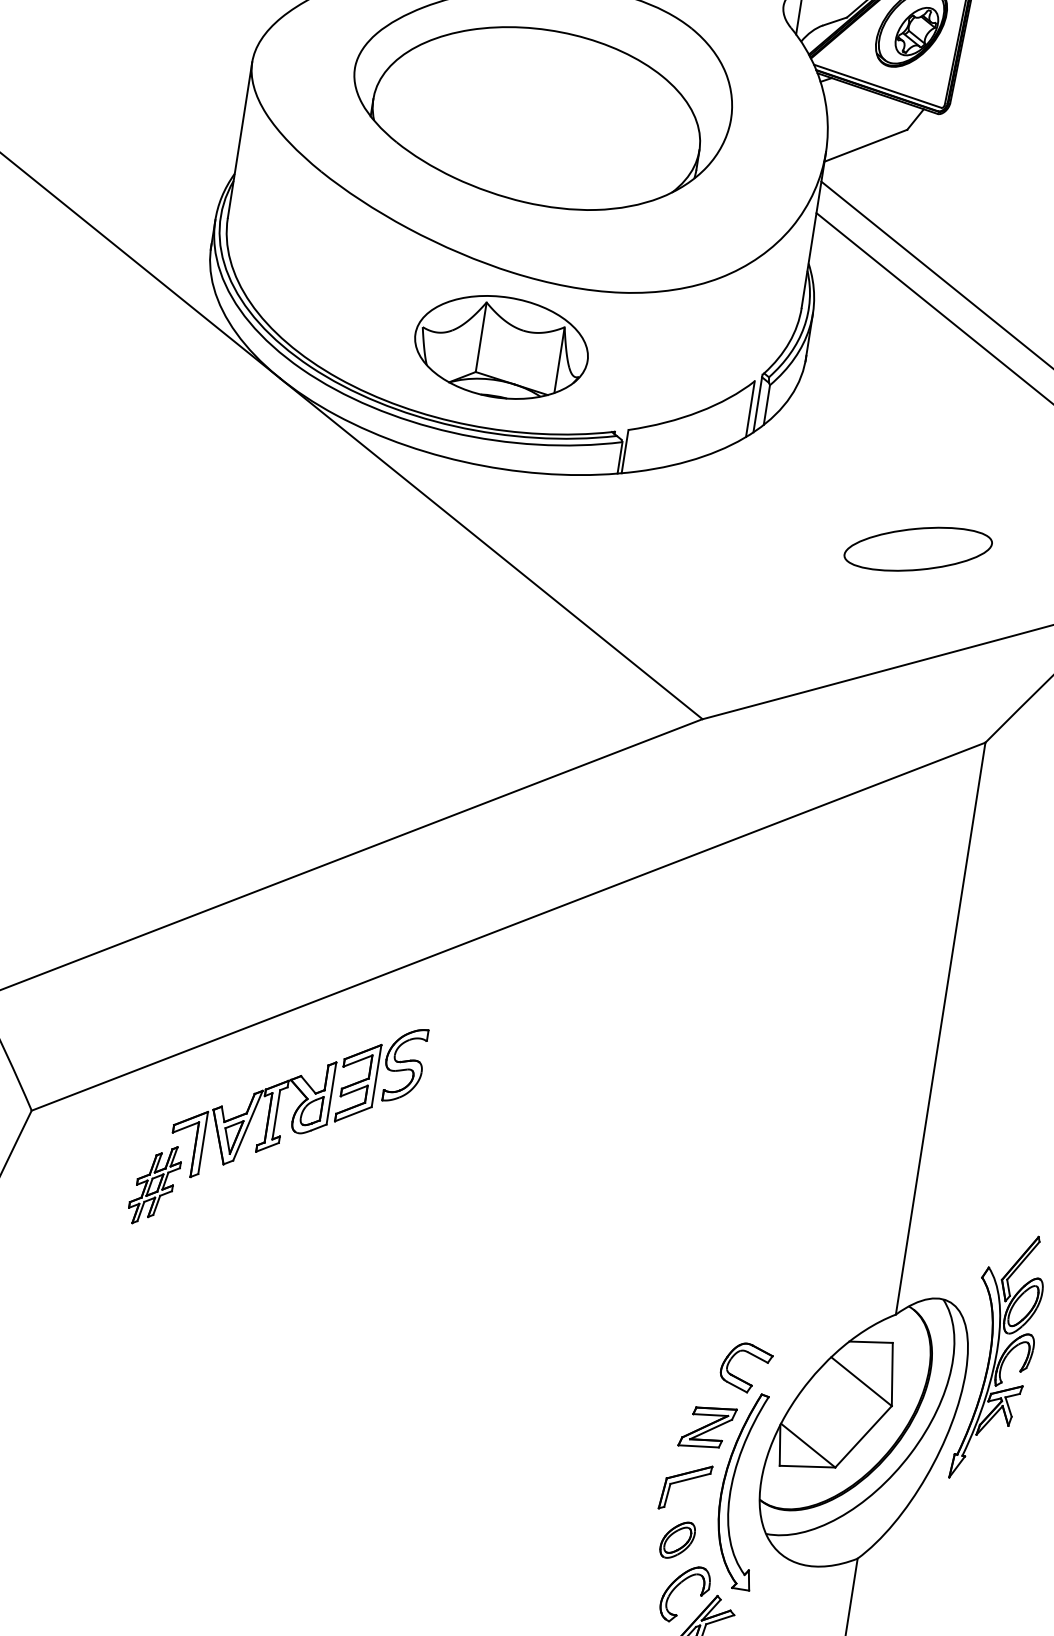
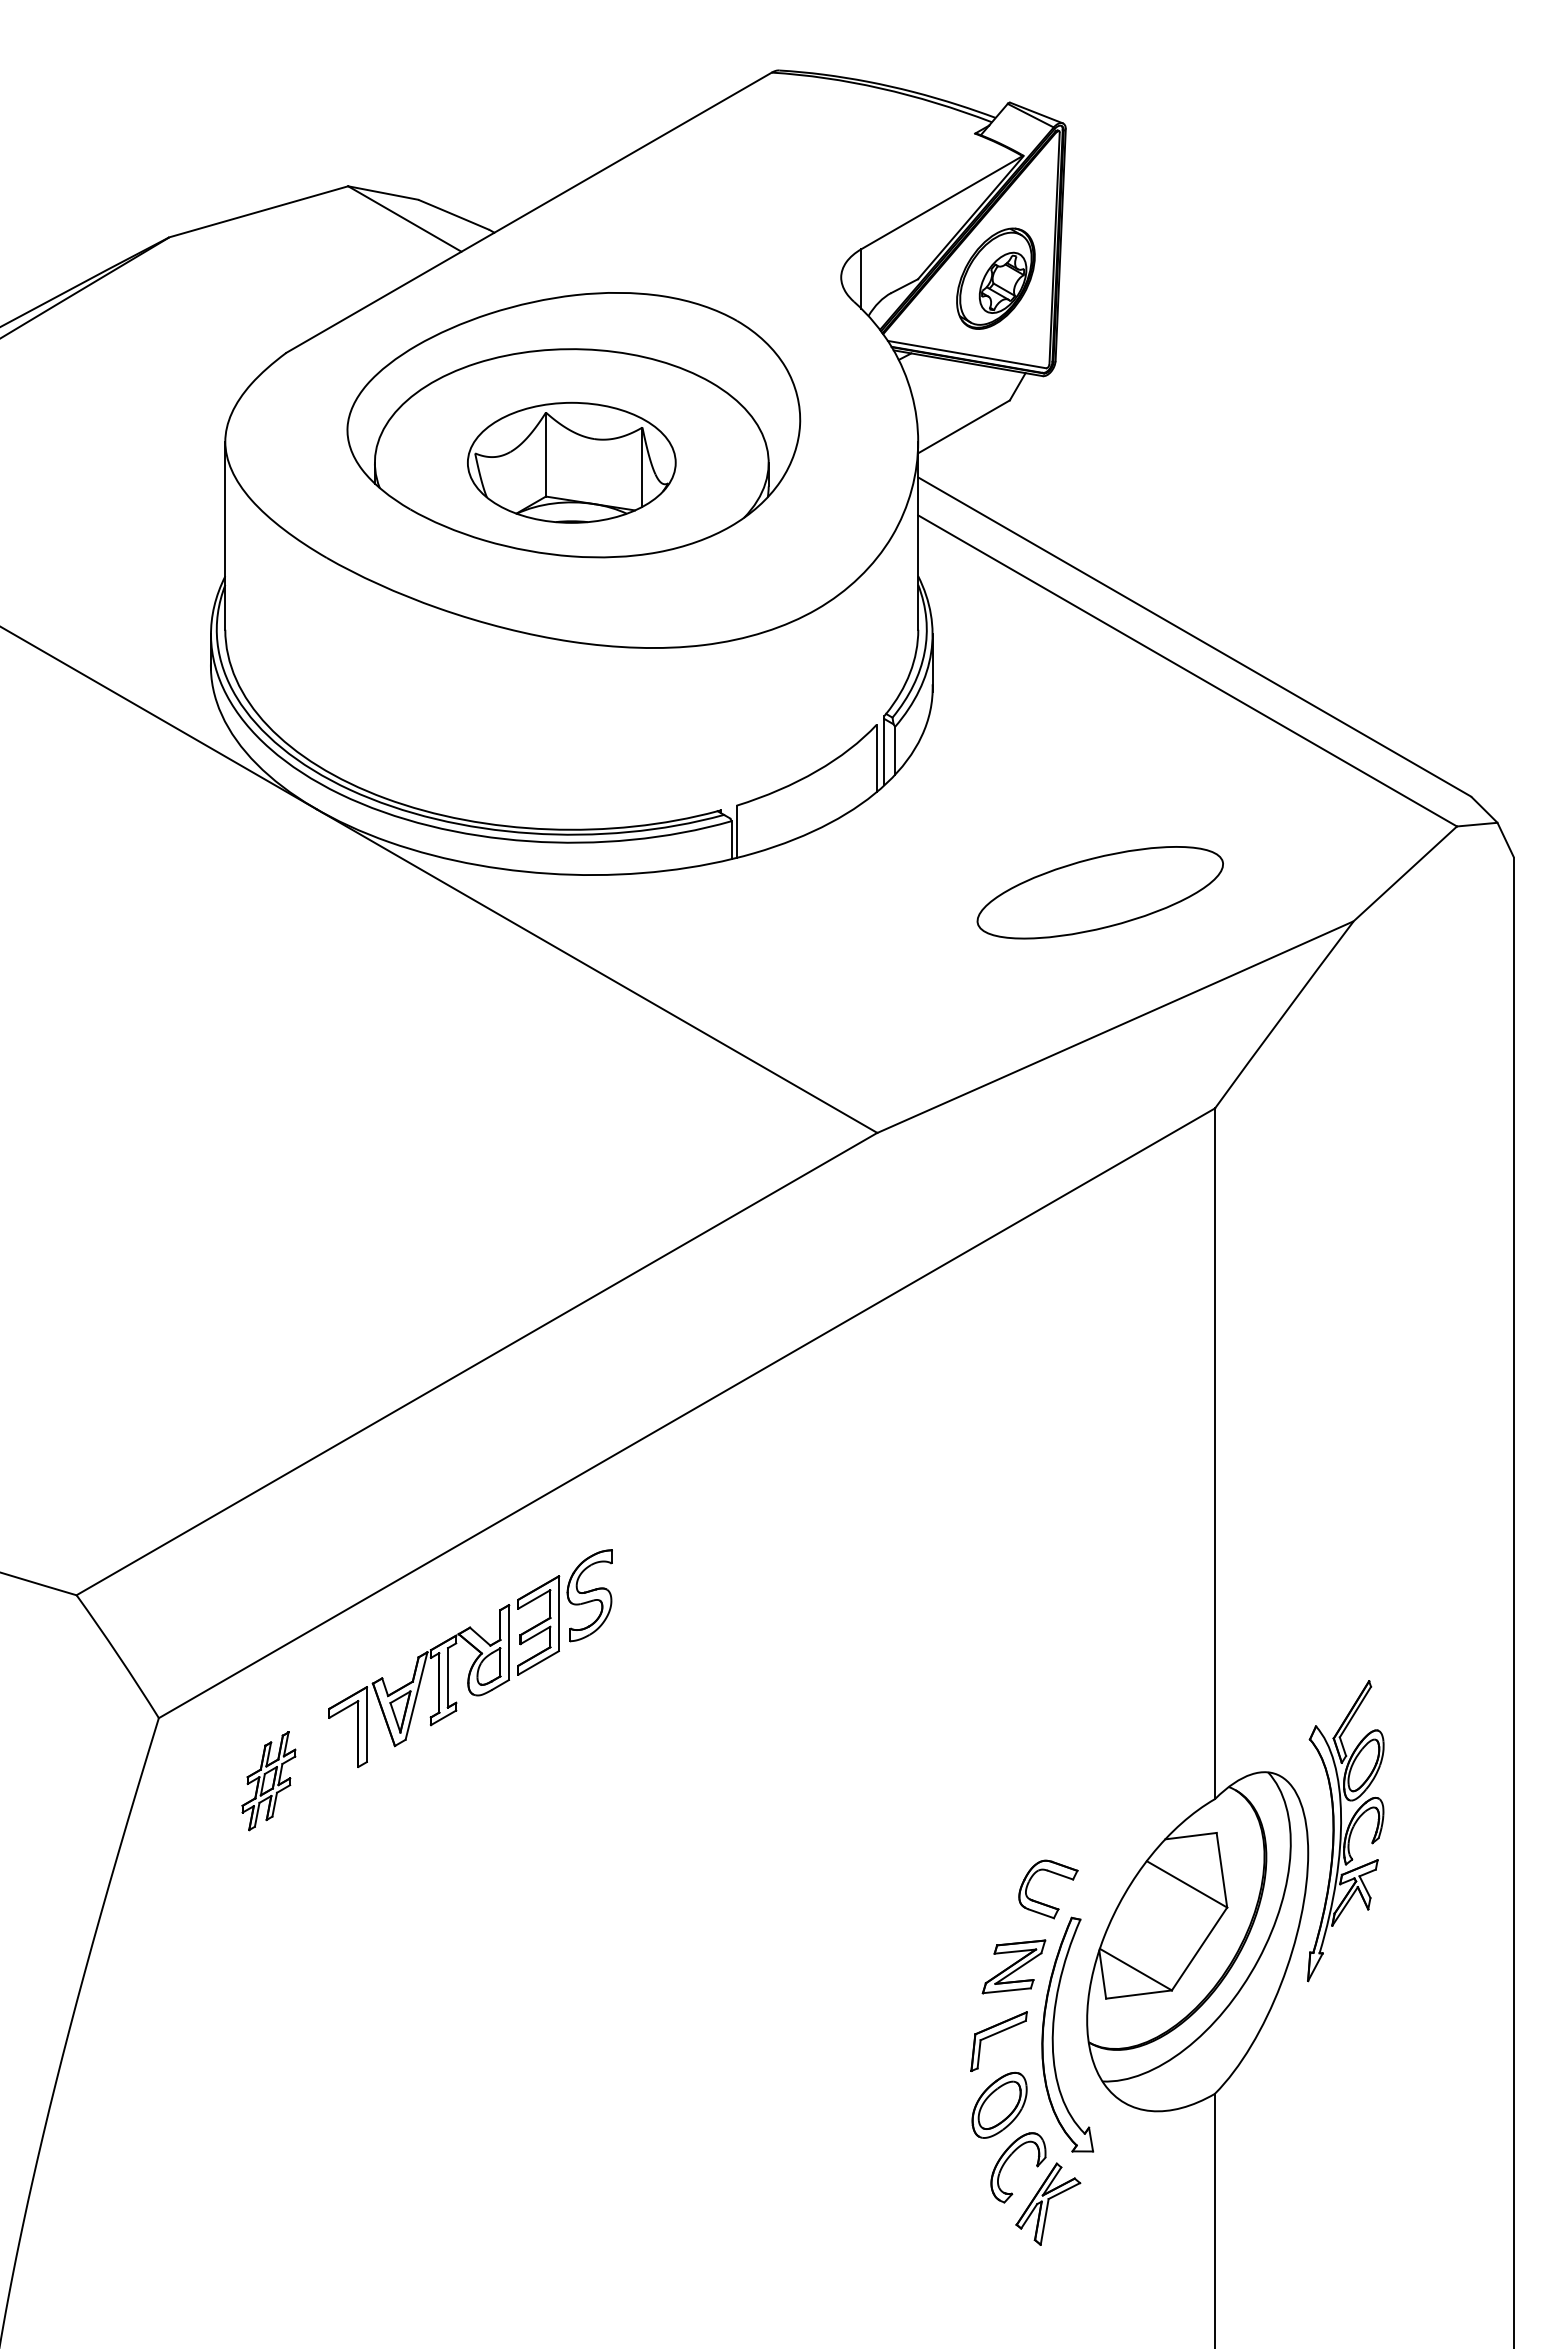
part: (501, 347) -> (571, 462), moved
part: (917, 548) -> (1099, 892), size x1.43
part: (154, 1185) -> (268, 1781), moved
part: (677, 1539) -> (999, 2104), size x1.43

